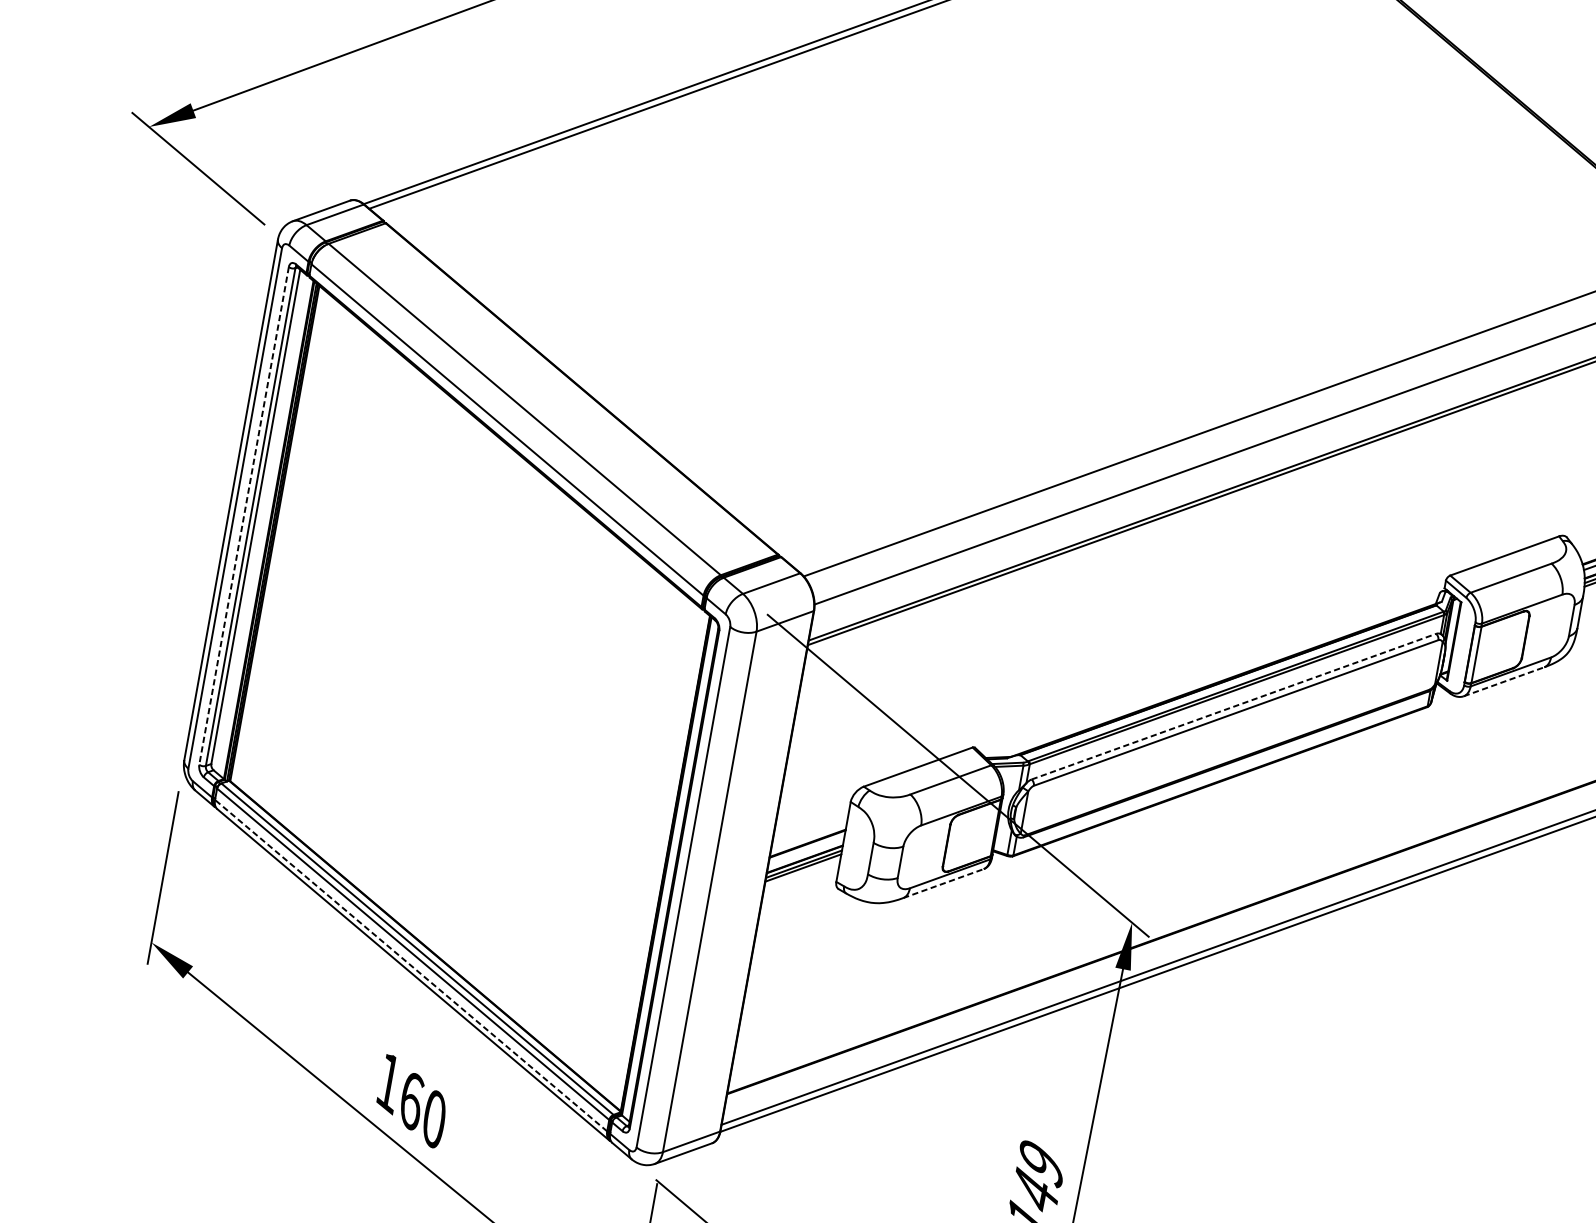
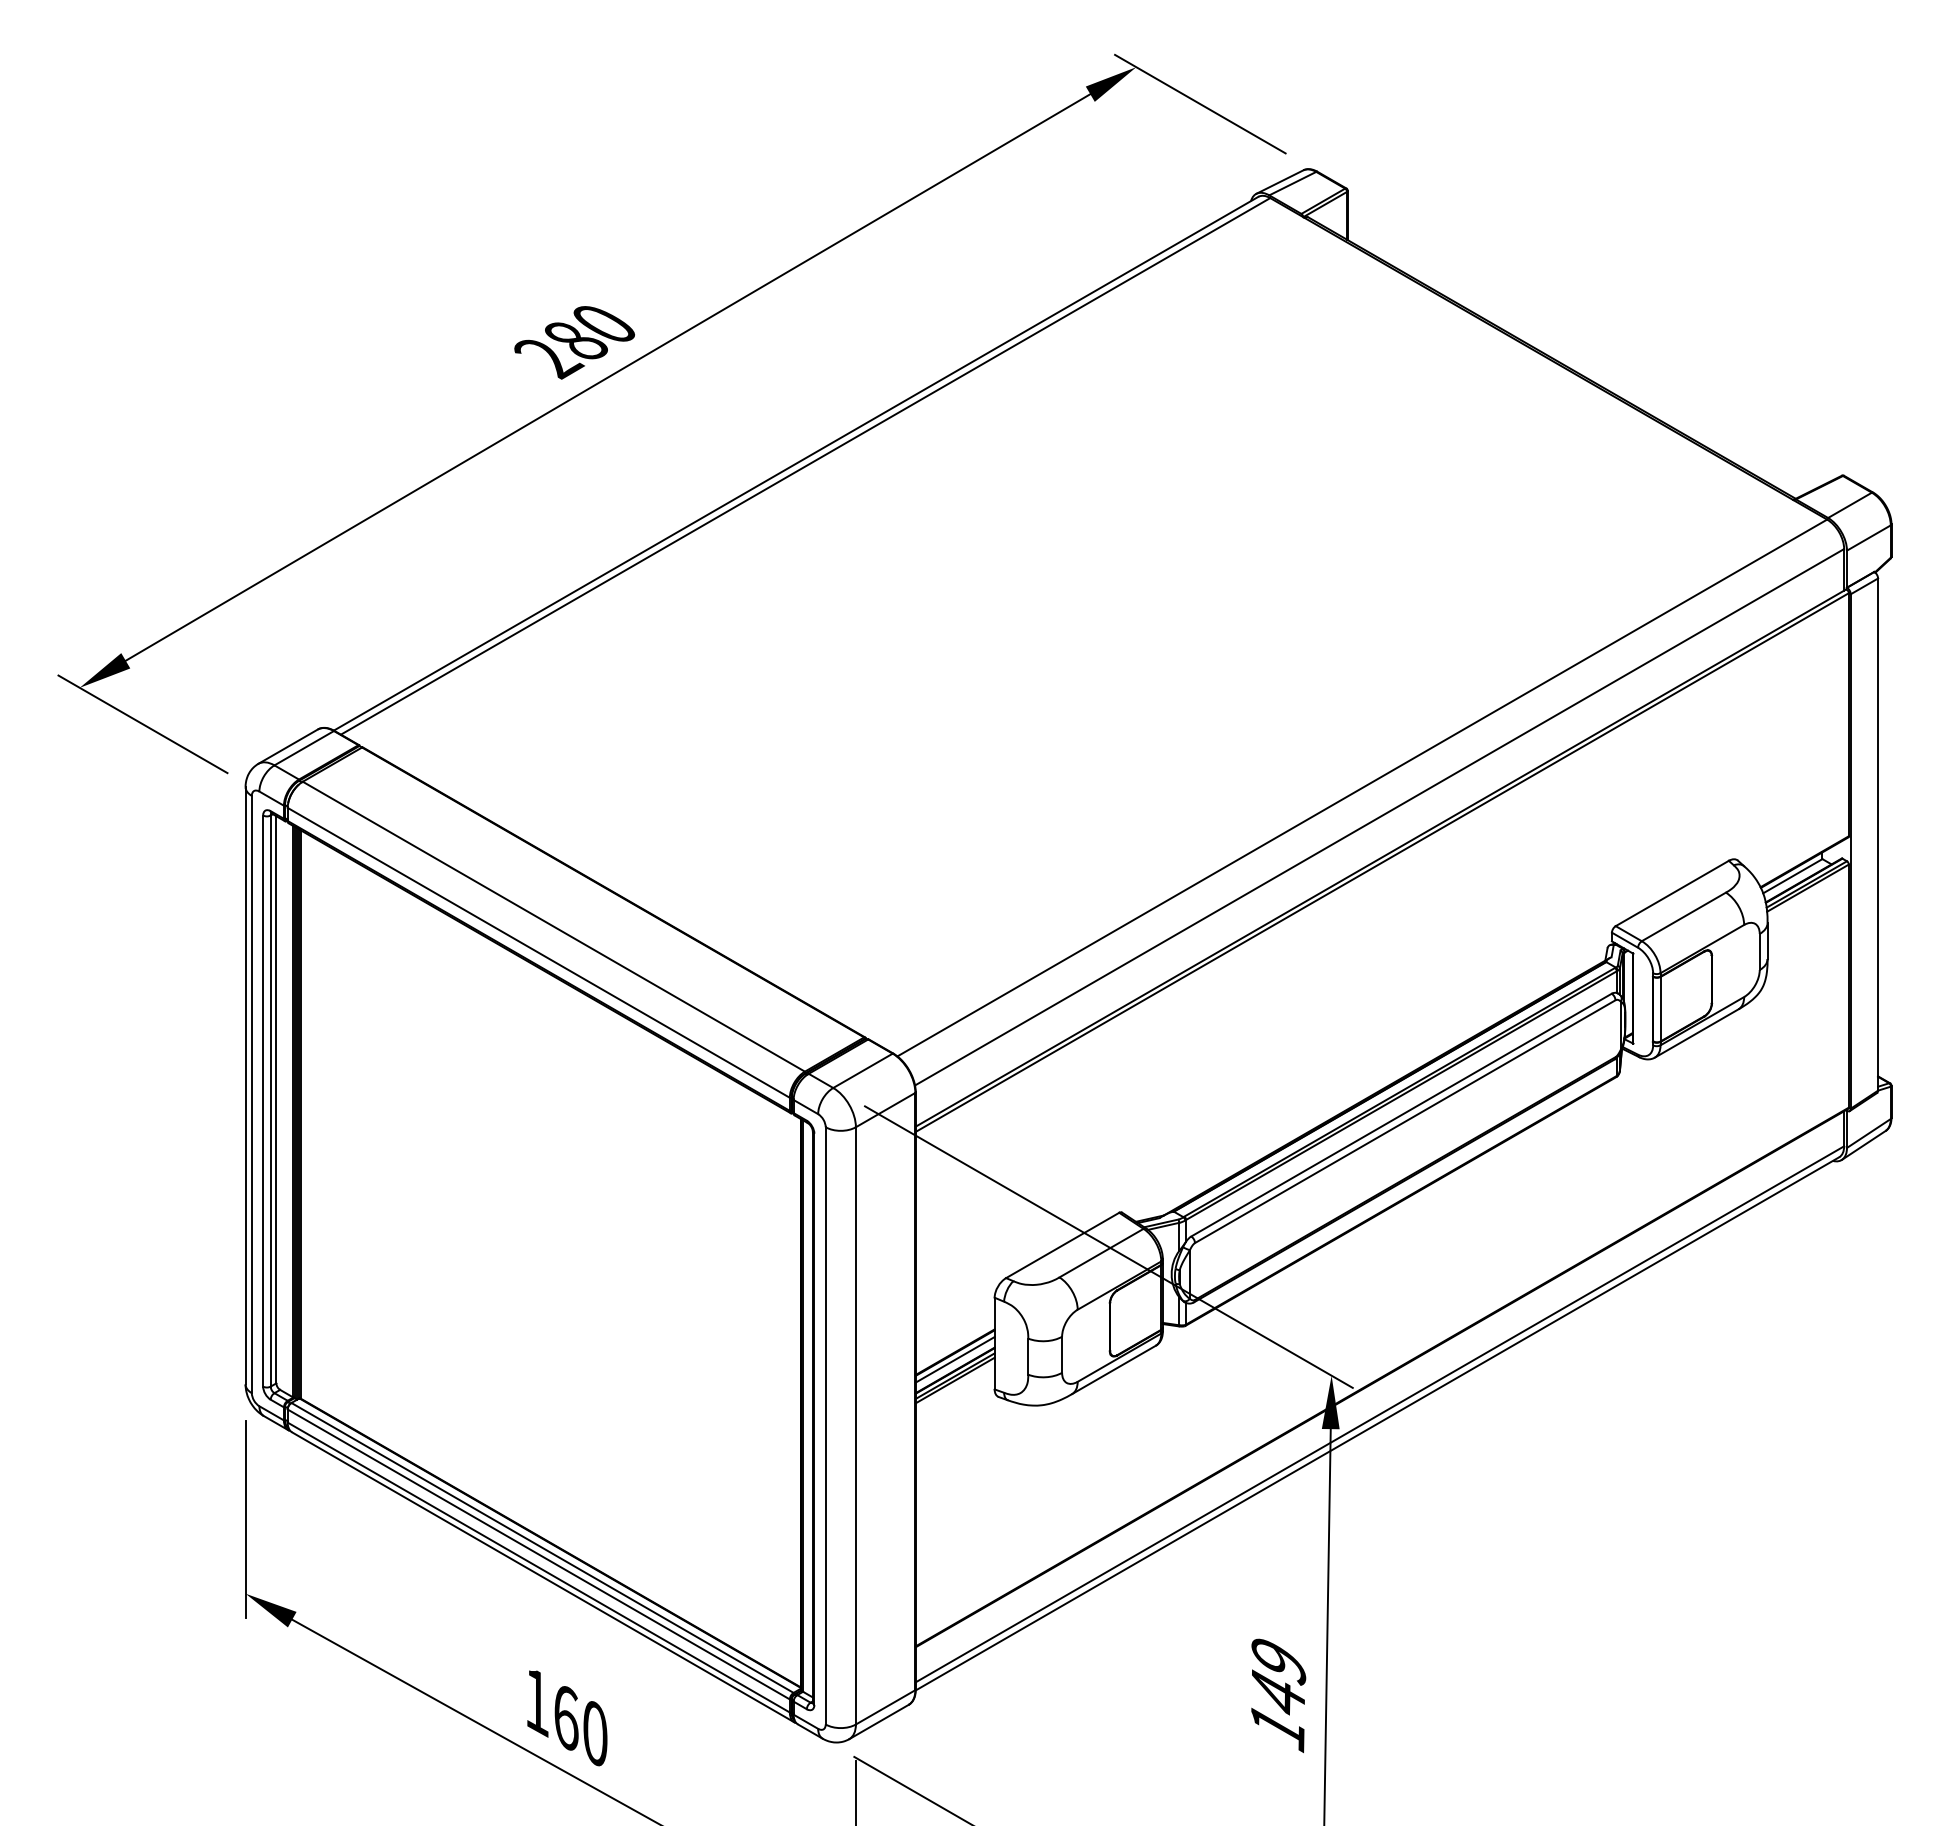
line: (244, 516) -> (263, 1101), dashed -> solid
line: (1504, 681) -> (1697, 1033), dashed -> solid
line: (1233, 706) -> (1401, 1115), dashed -> solid
line: (806, 849) -> (954, 1359), added
line: (943, 883) -> (1114, 1369), dashed -> solid
line: (410, 965) -> (538, 1567), dashed -> solid

